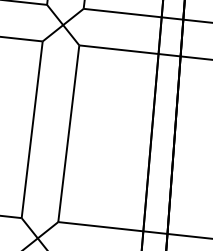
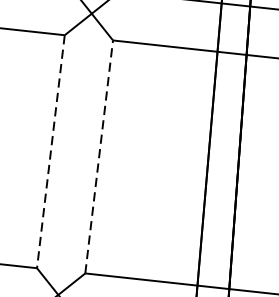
line: (32, 130) -> (51, 152), solid -> dashed
line: (68, 134) -> (98, 157), solid -> dashed

